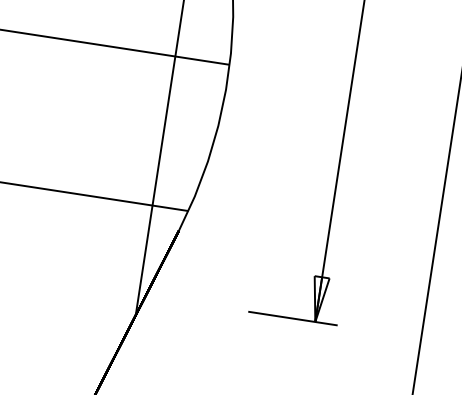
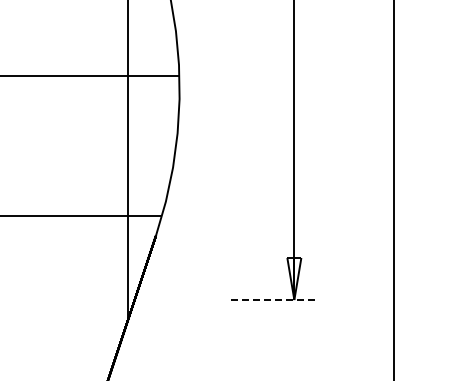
line: (293, 319) -> (273, 300), solid -> dashed

